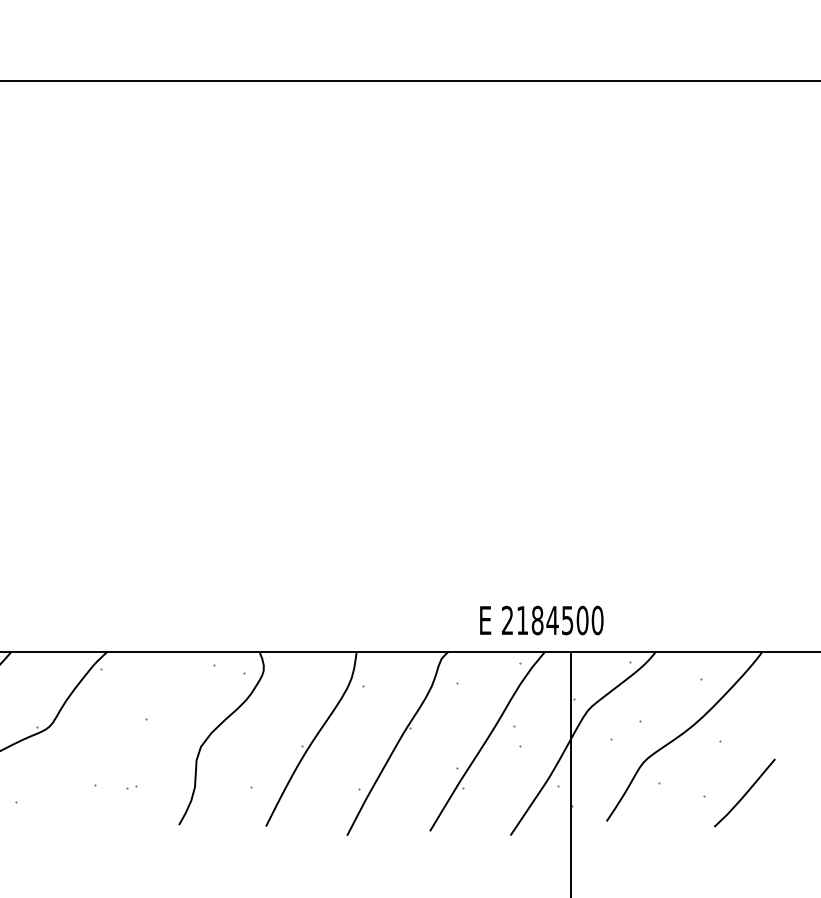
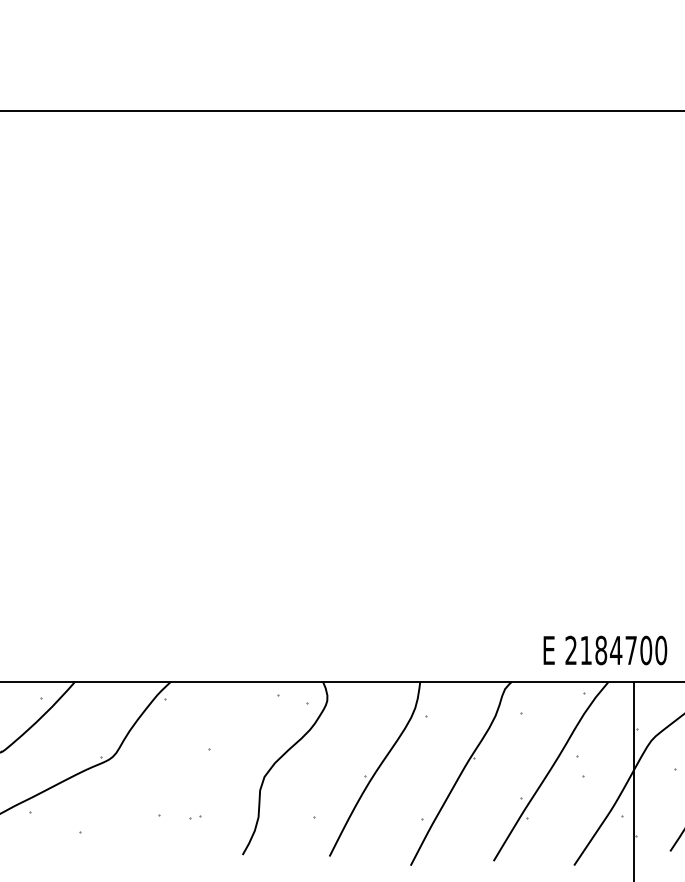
text: (567, 620) -> (631, 650), 2184500 -> 2184700

